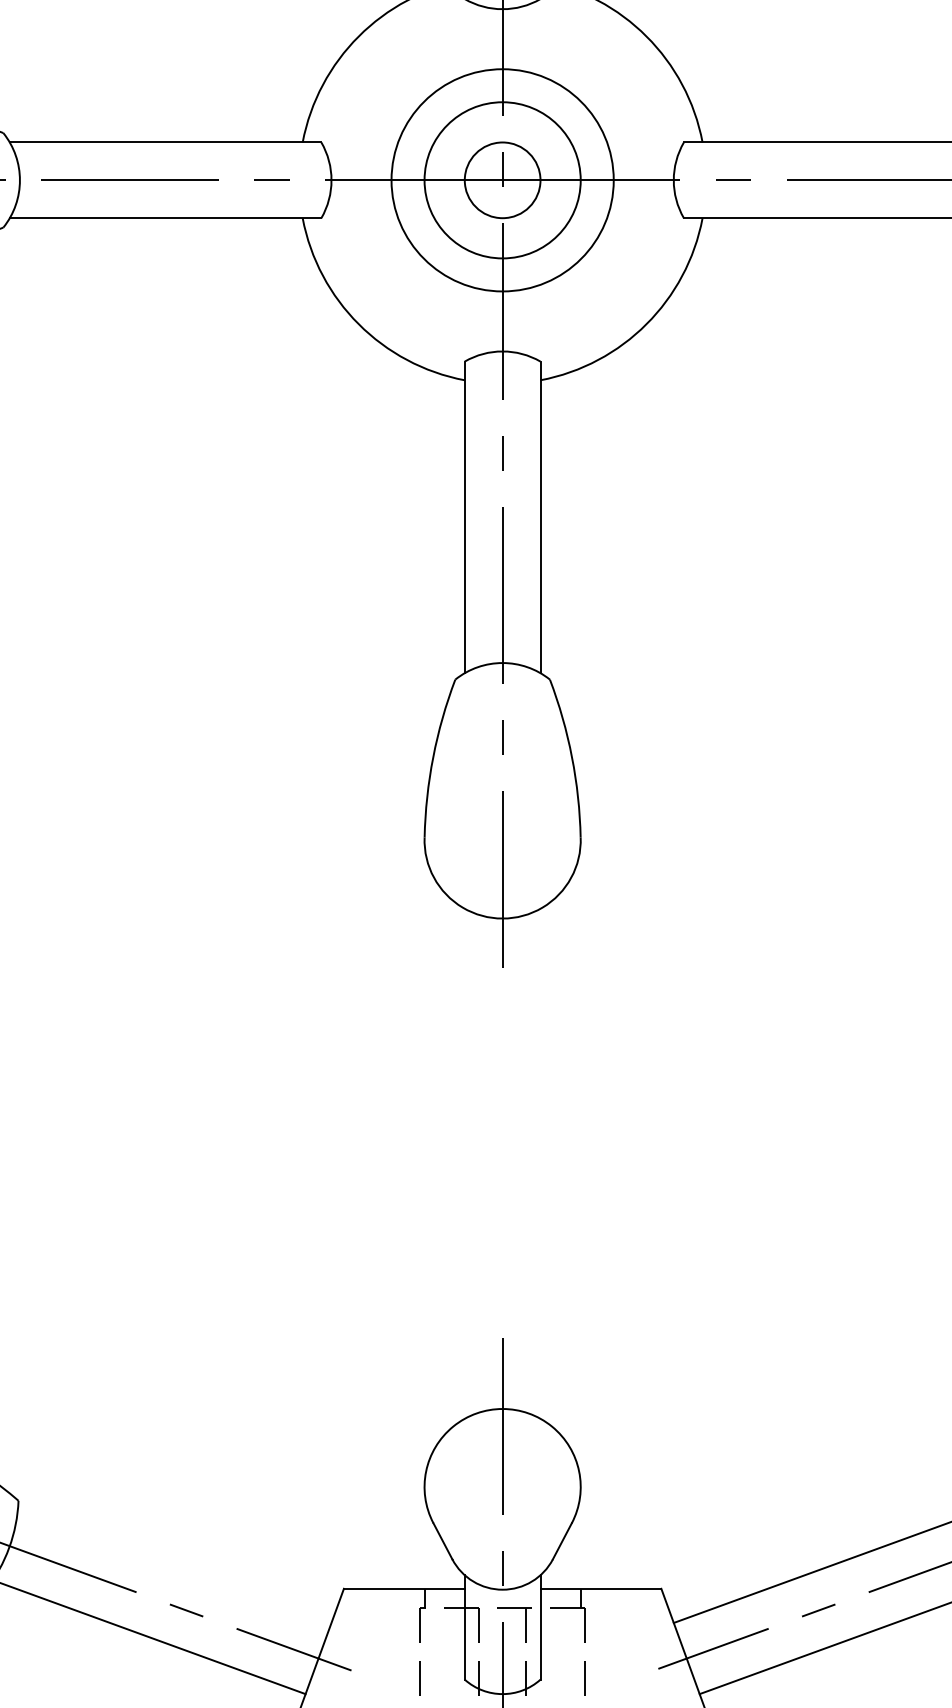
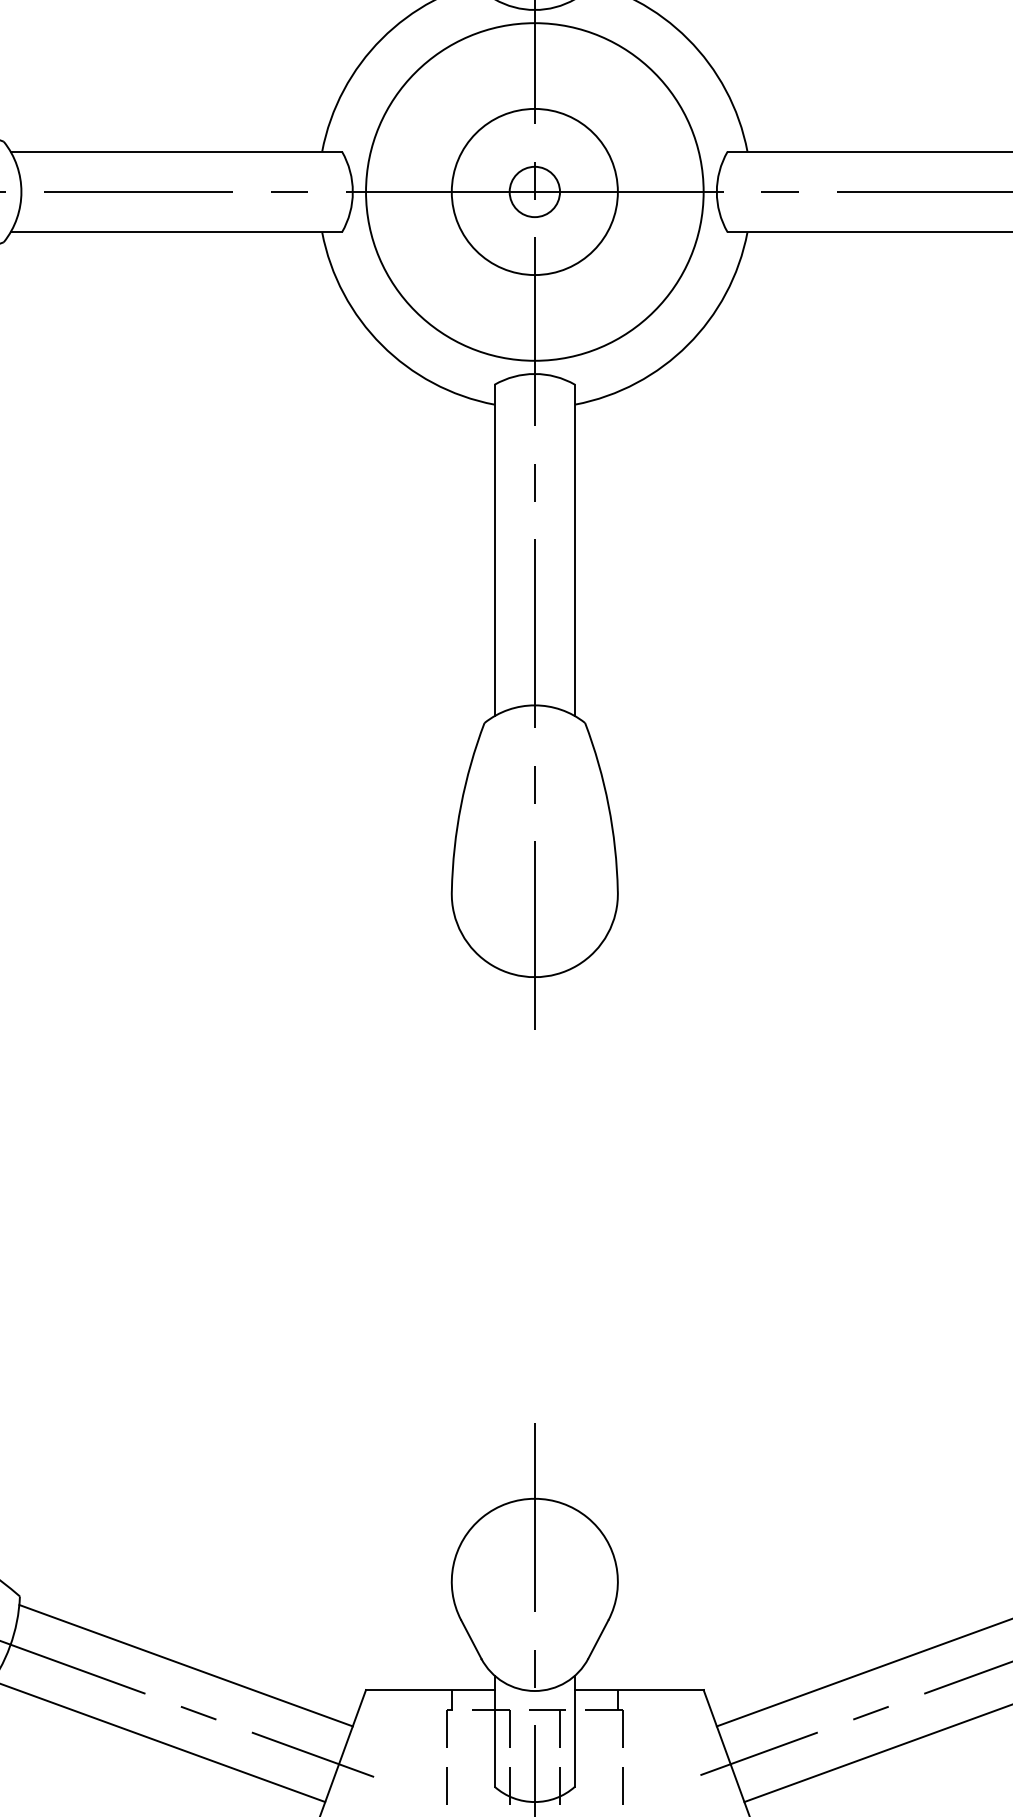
circle: (502, 179) -> (534, 191), size x0.62
circle: (502, 179) -> (534, 191), size x1.43
line: (174, 1565) -> (185, 1665), added

